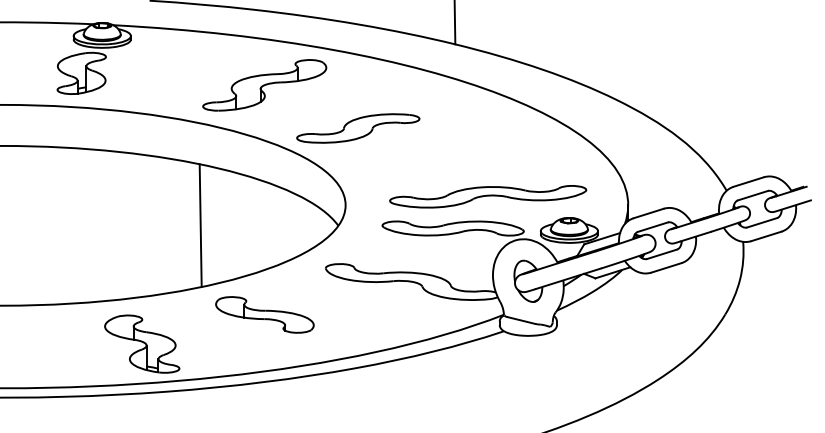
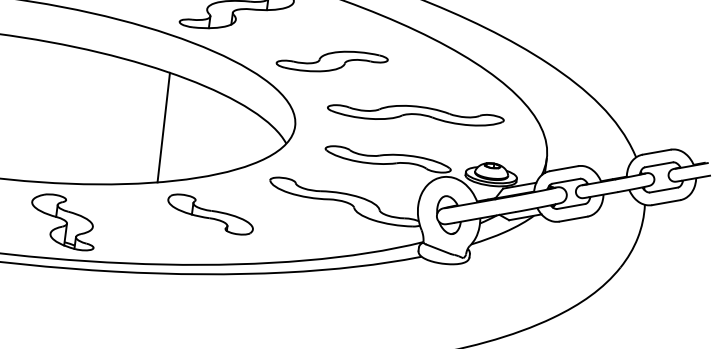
part: (358, 128) -> (332, 61), moved
part: (488, 196) -> (416, 114), moved
part: (142, 343) -> (63, 221), moved

